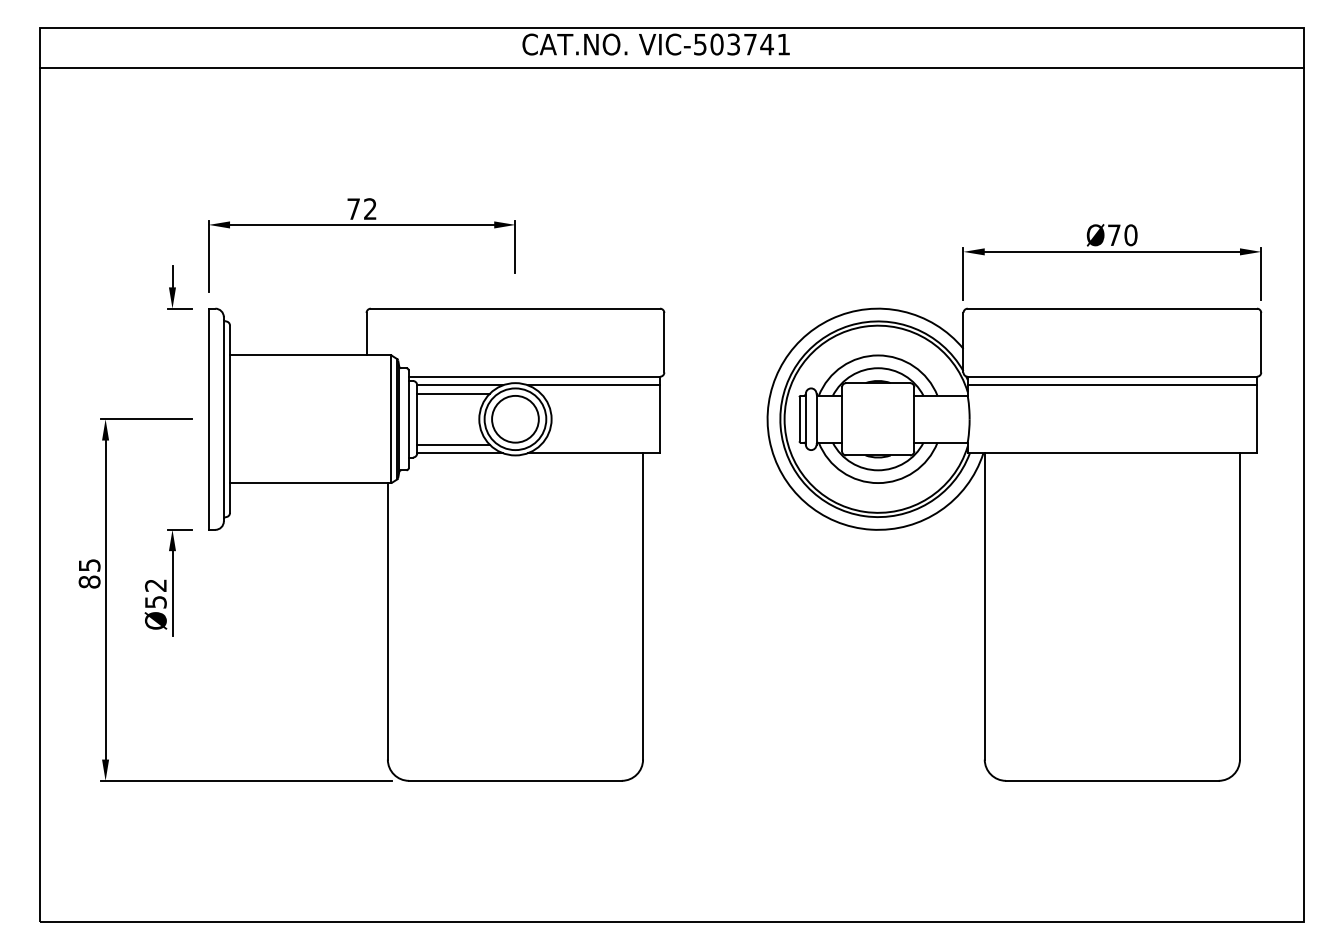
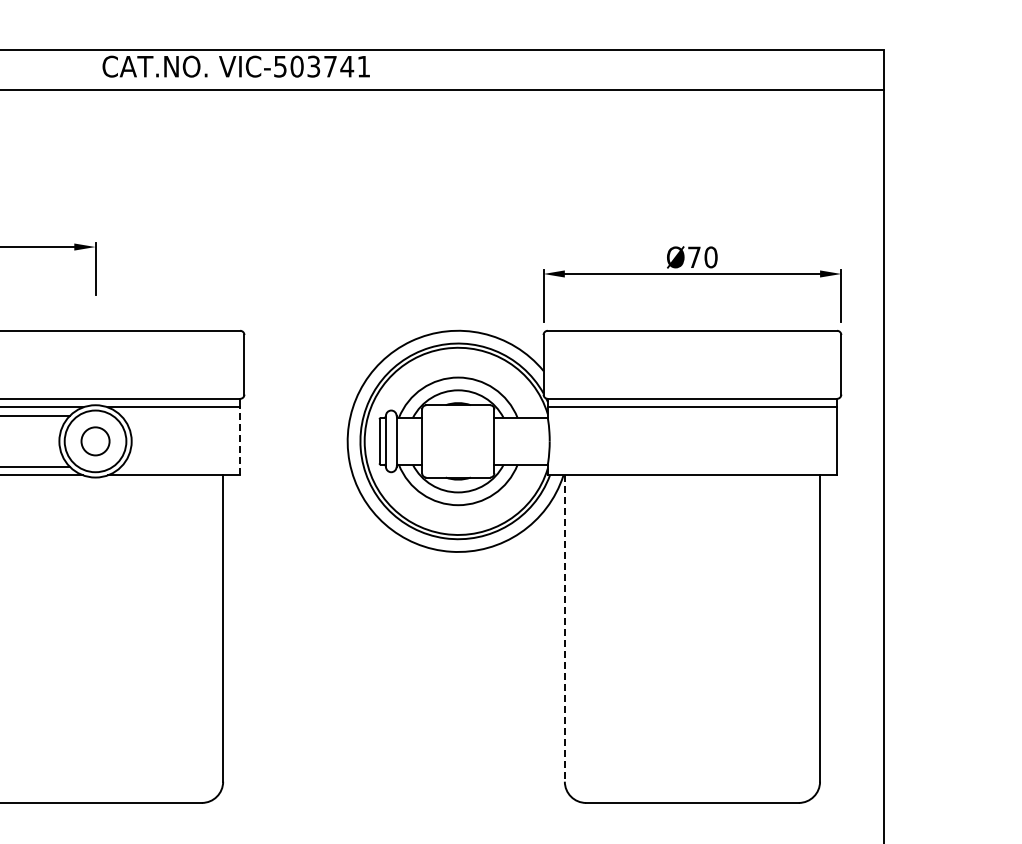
circle: (515, 418) -> (95, 440), size x0.6
line: (660, 418) -> (240, 440), solid -> dashed
line: (984, 606) -> (564, 628), solid -> dashed

